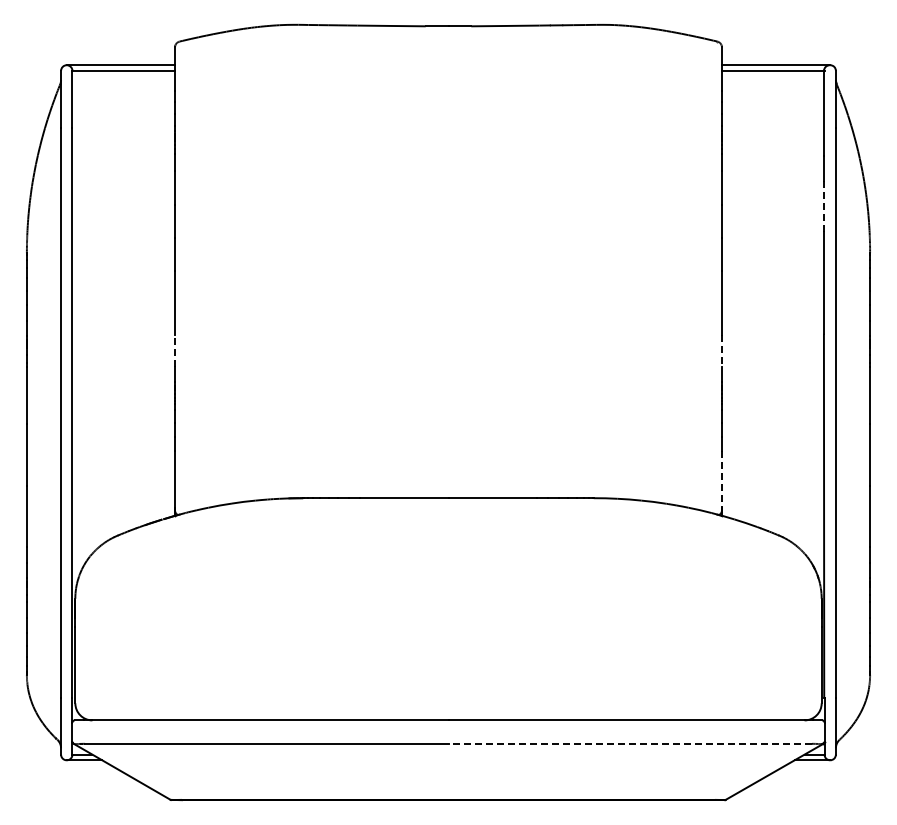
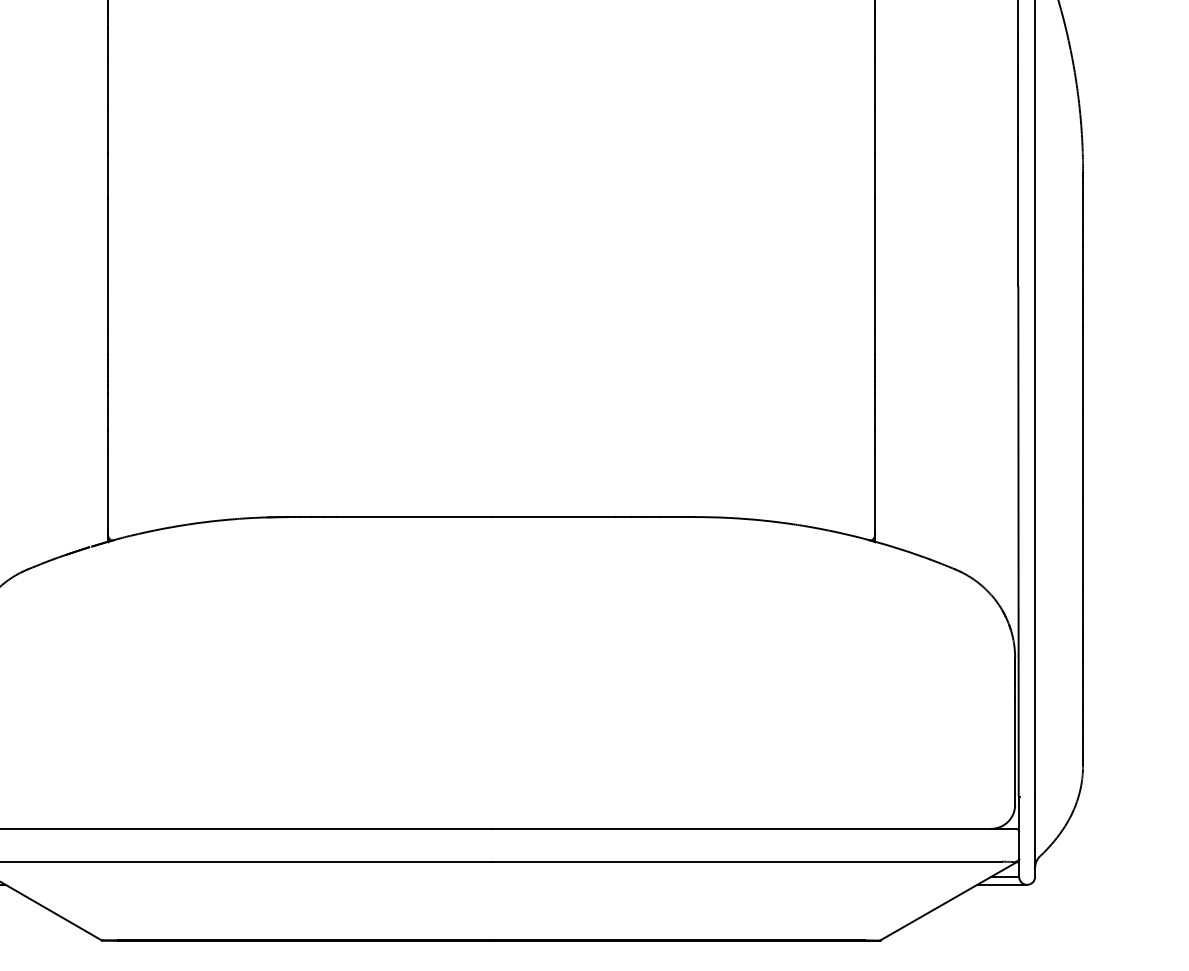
line: (823, 206) -> (1017, 107), dashed -> solid
line: (175, 350) -> (108, 309), dashed -> solid
line: (721, 350) -> (874, 309), dashed -> solid
line: (721, 479) -> (874, 490), dashed -> solid
line: (630, 743) -> (746, 861), dashed -> solid

